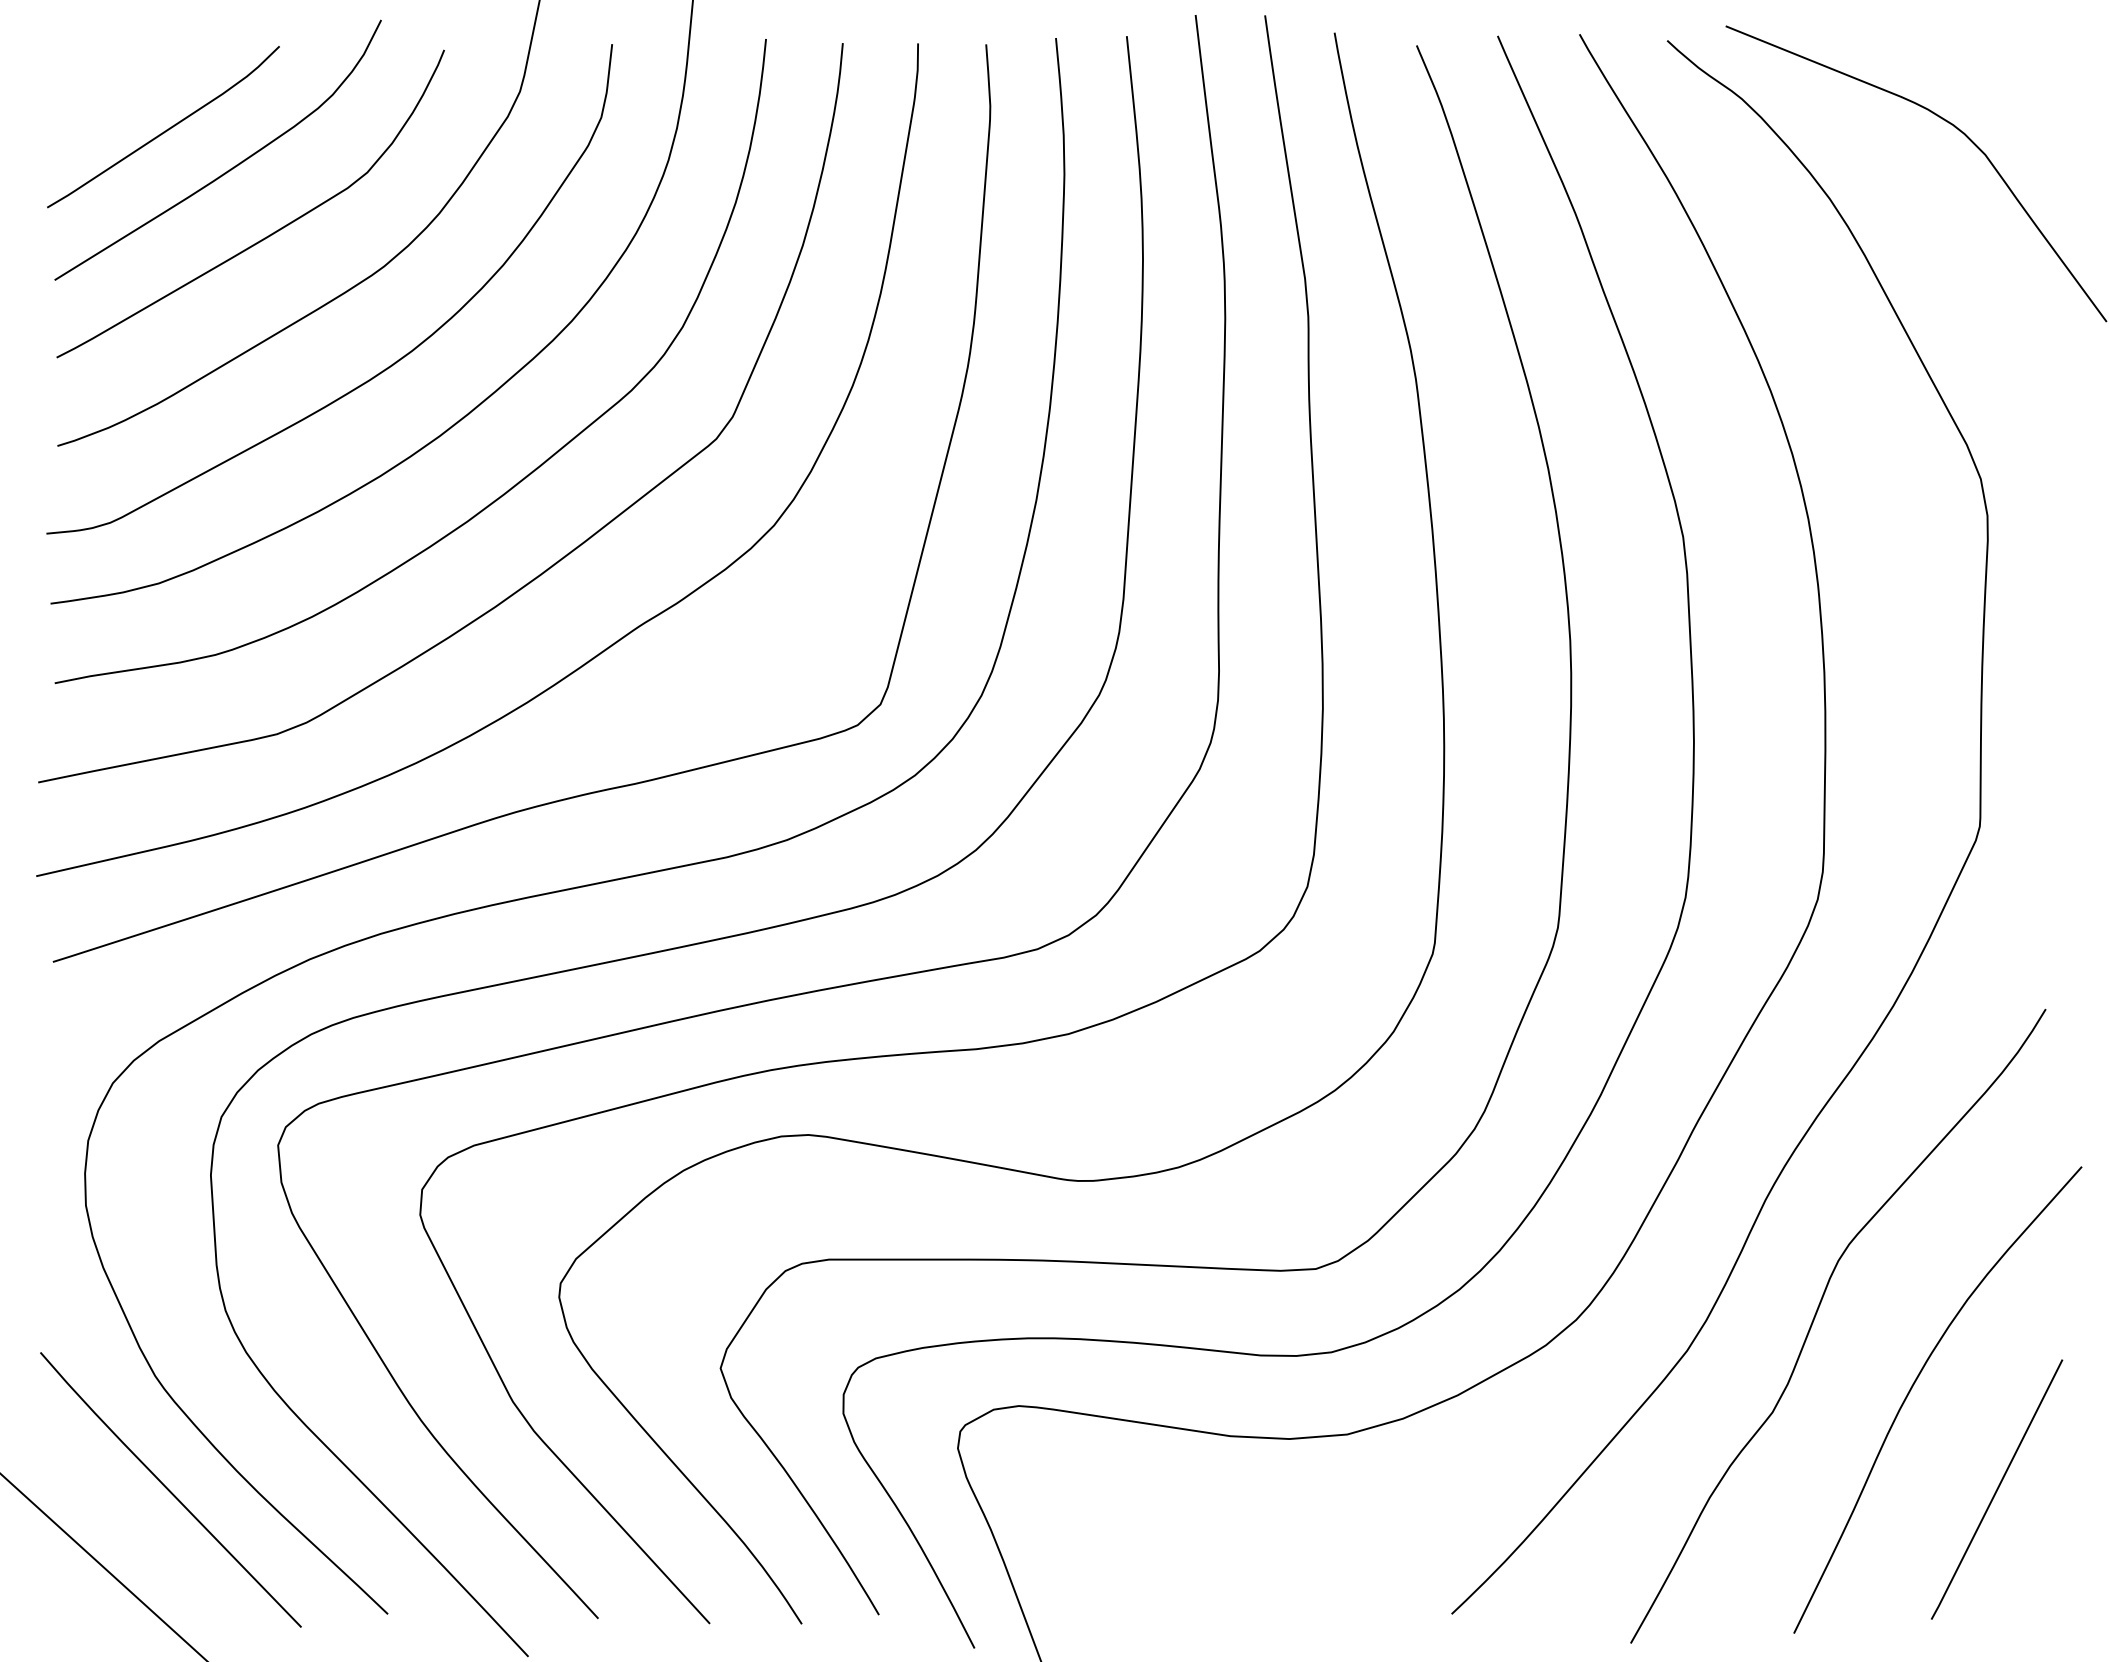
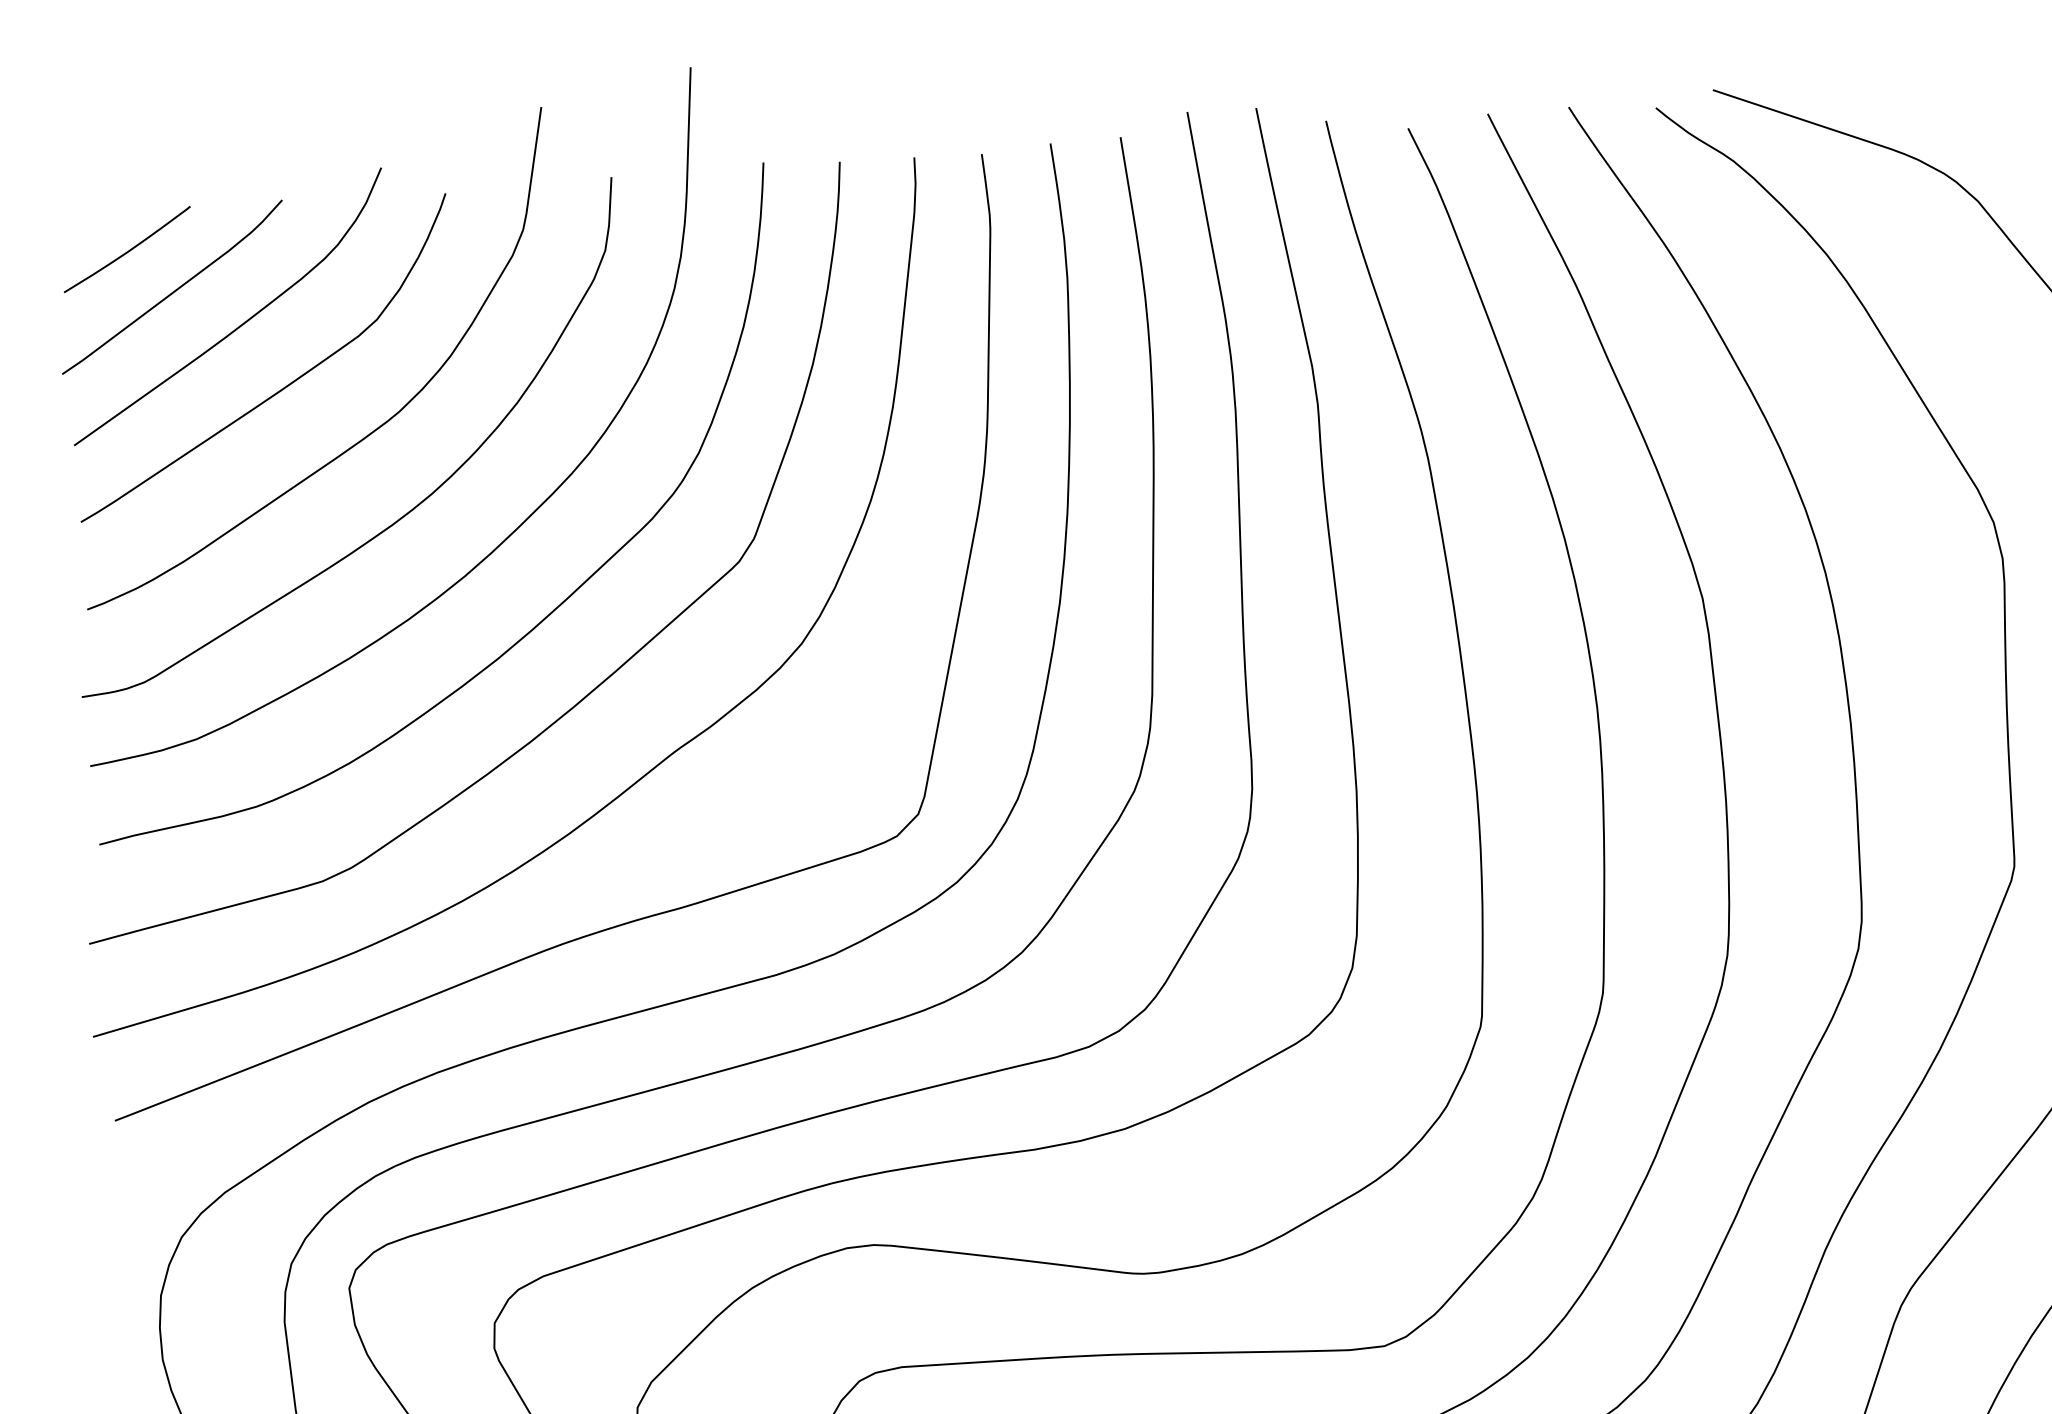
curve: (121, 87) -> (128, 250), added

